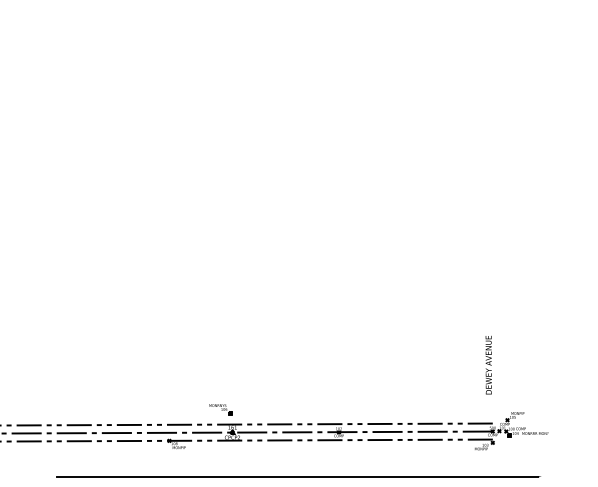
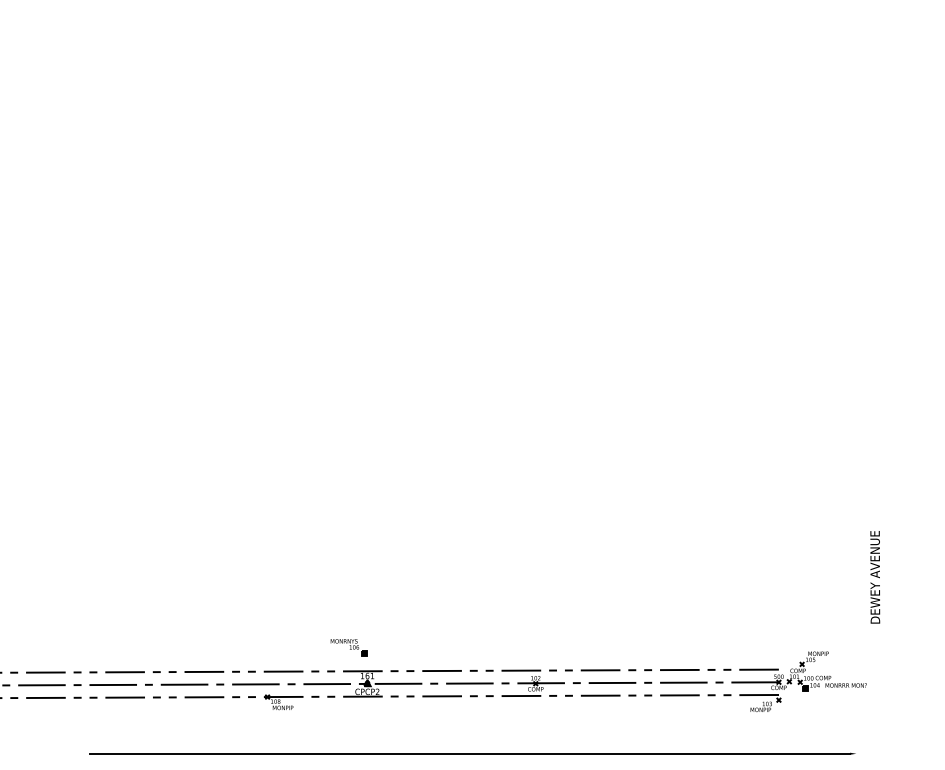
text: (488, 364) -> (874, 576), moved

